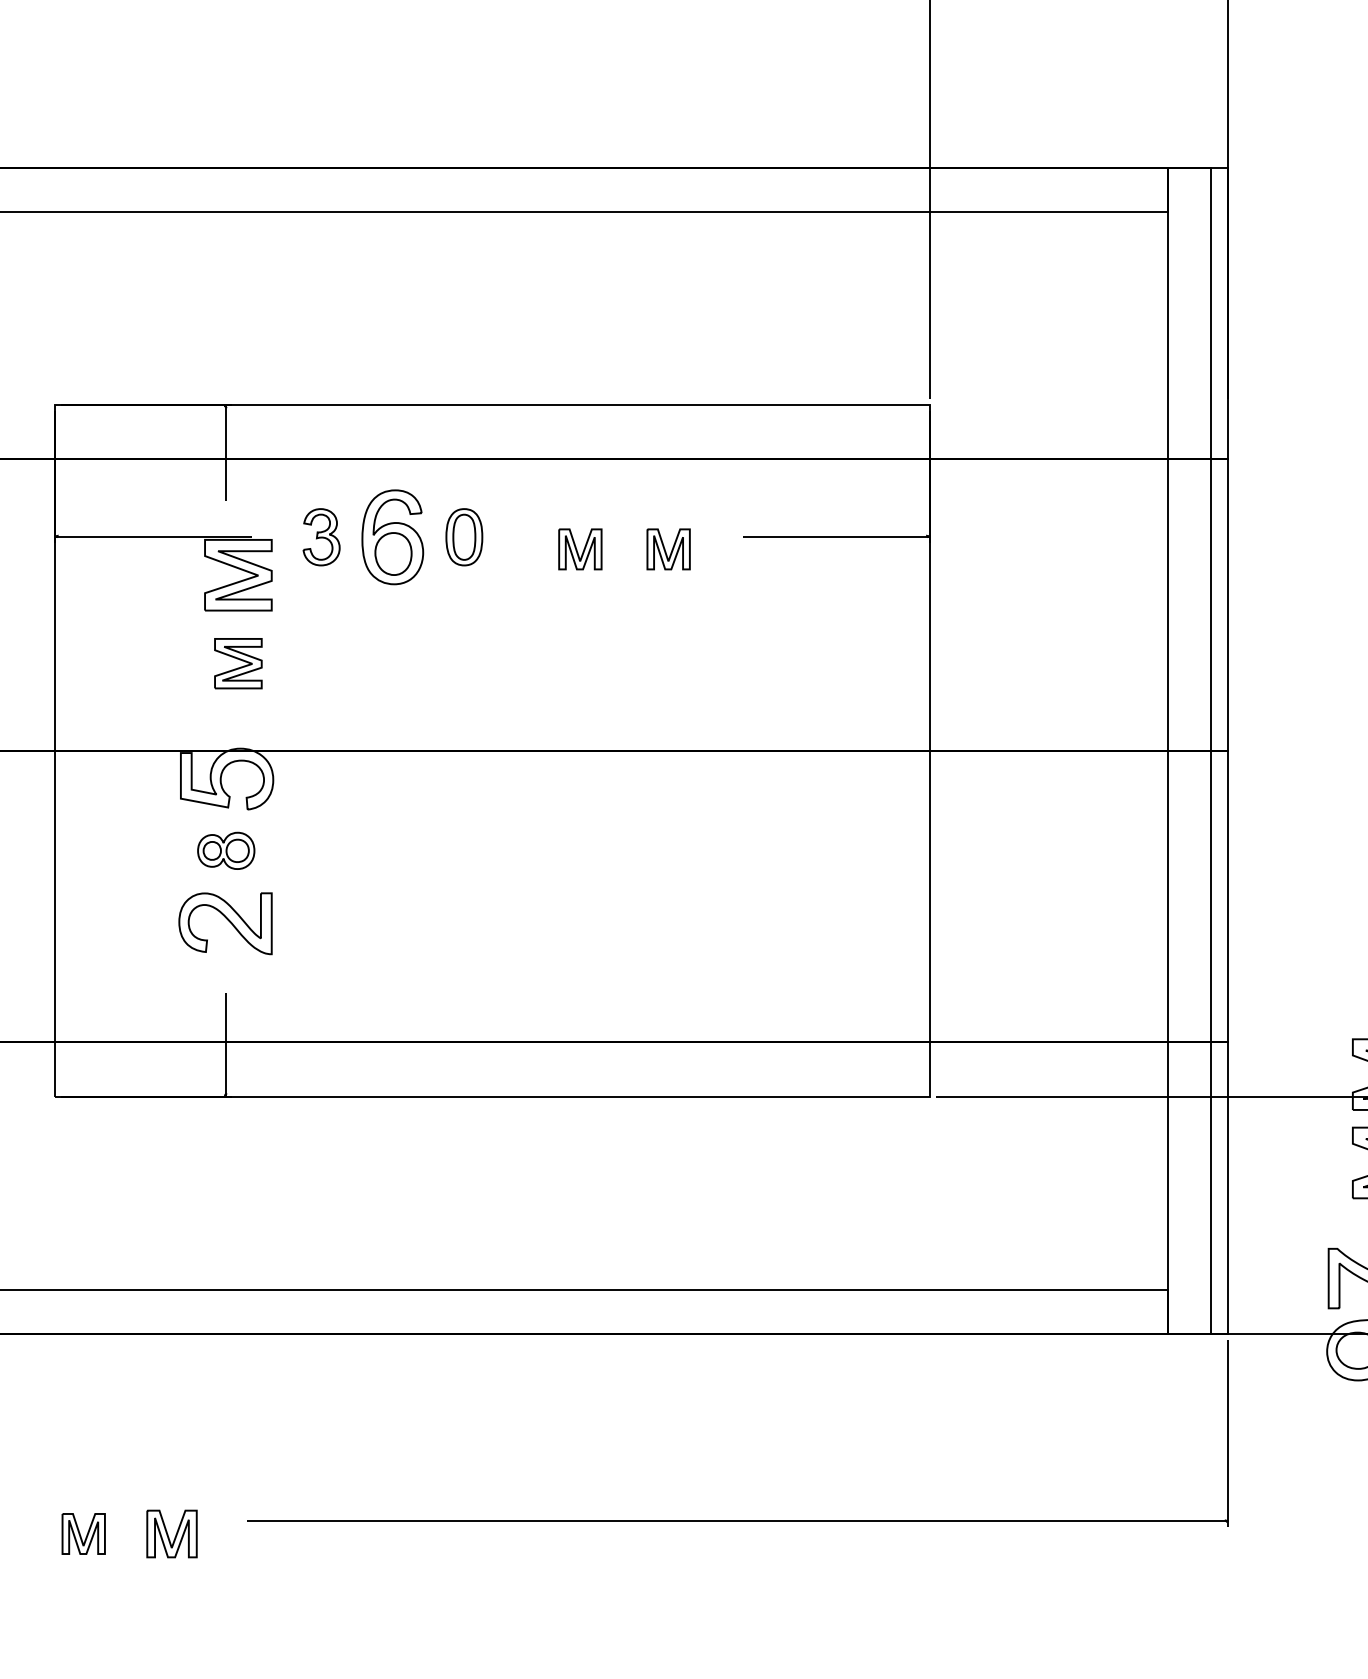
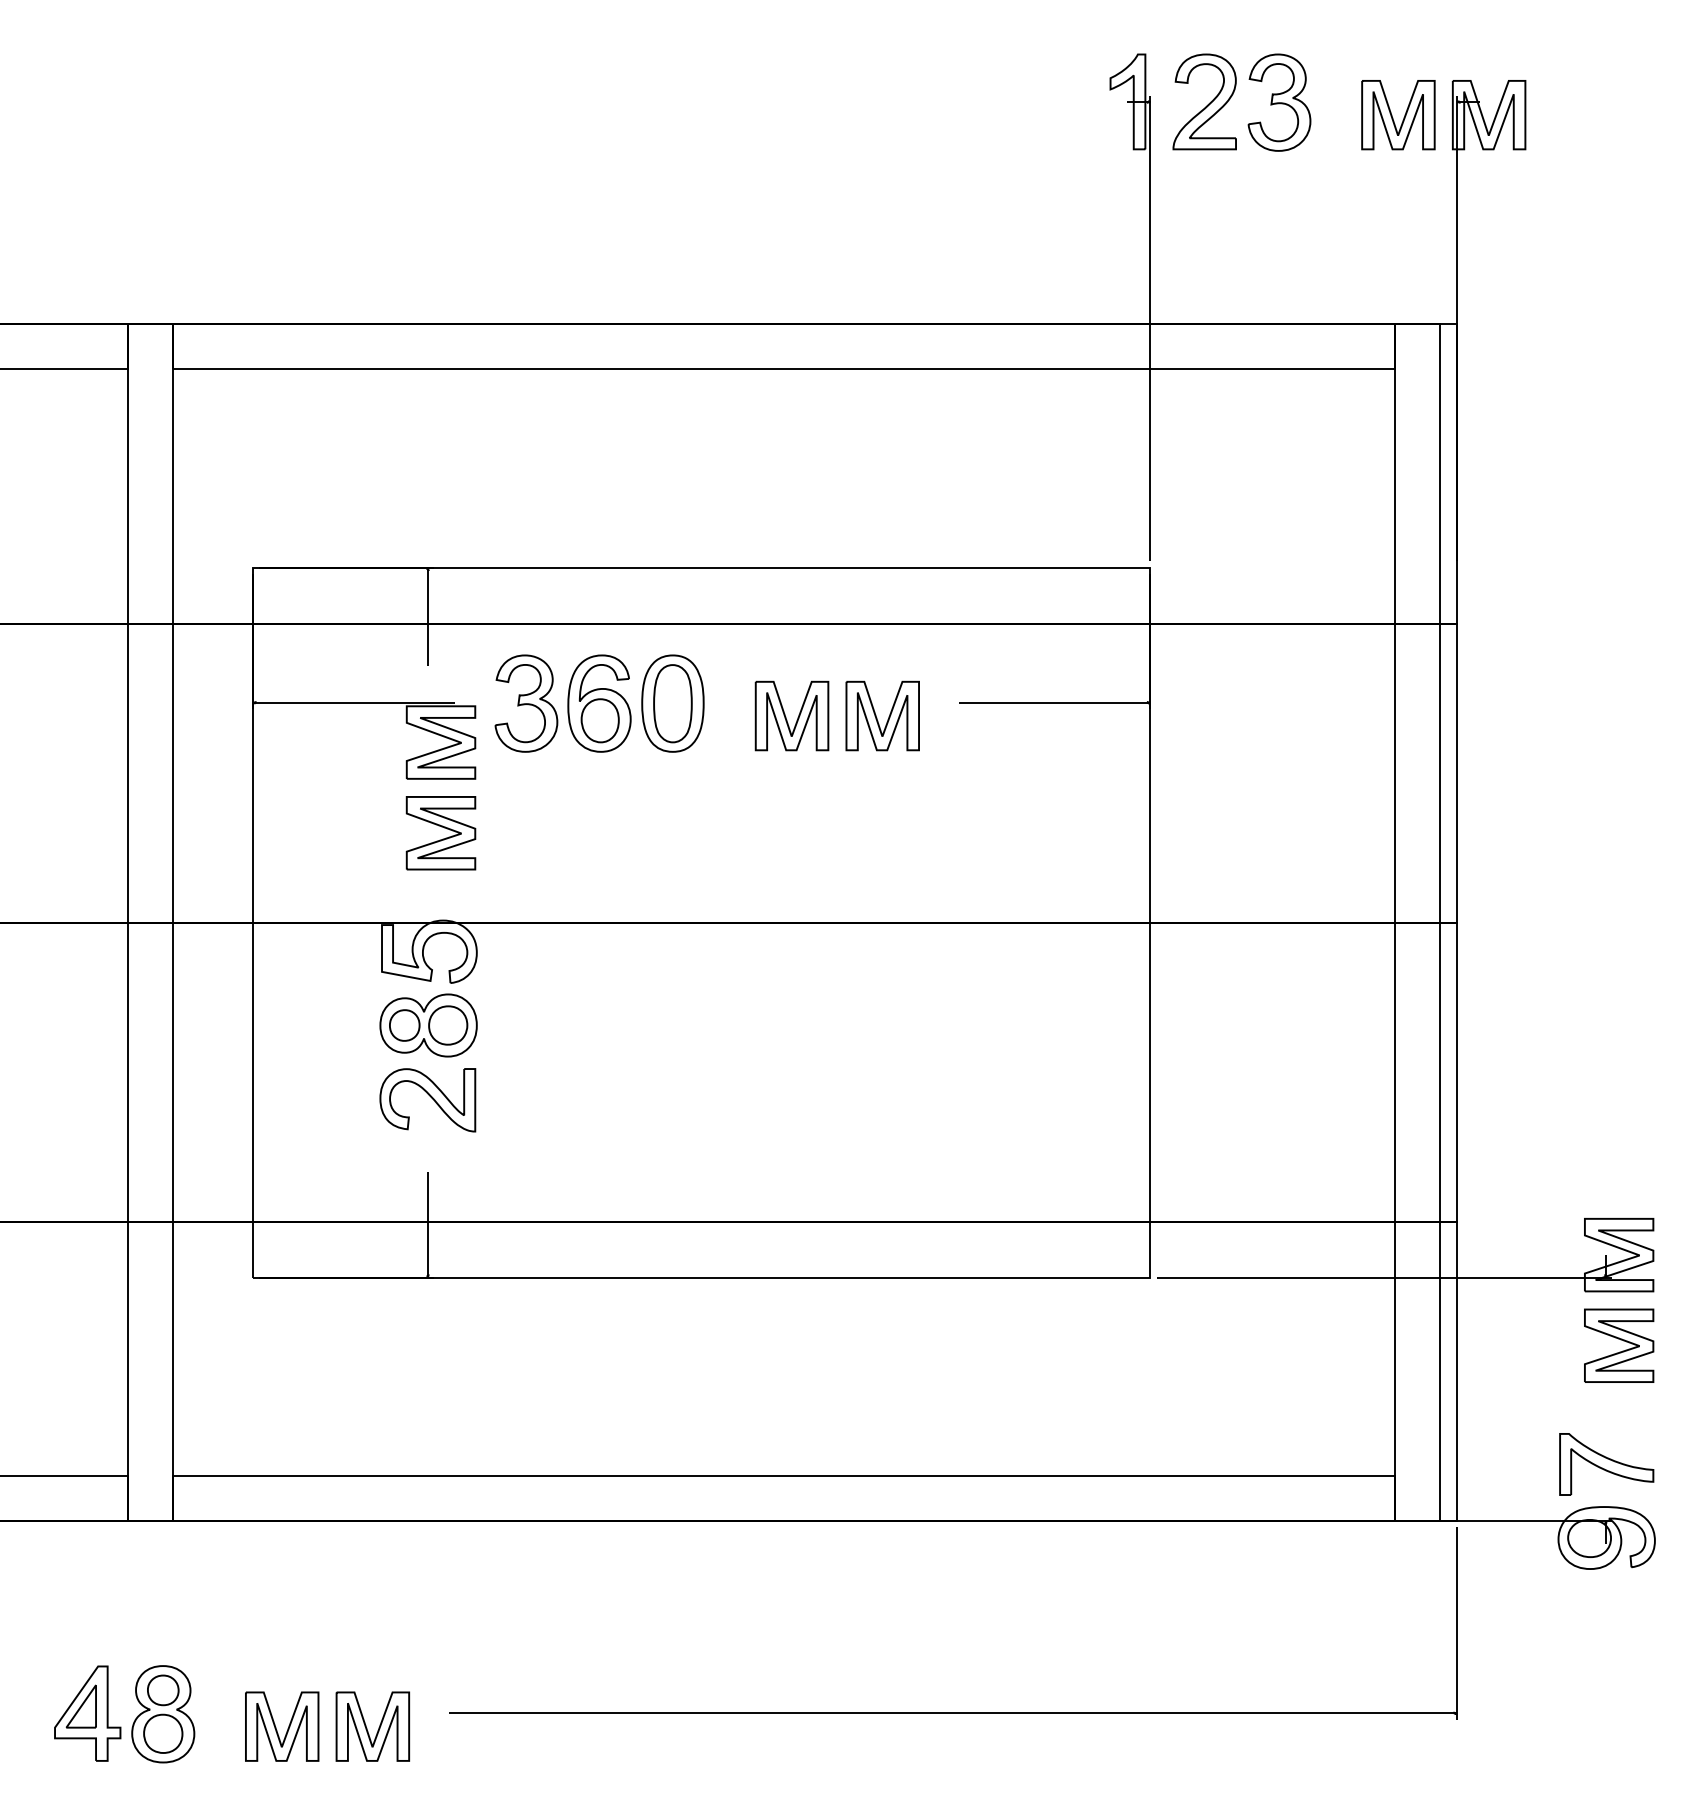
part: (321, 537) -> (526, 703), size x1.67
part: (463, 537) -> (672, 703), size x1.67
part: (579, 548) -> (791, 715), size x1.67
part: (668, 548) -> (882, 715), size x1.67
part: (237, 663) -> (440, 833), size x1.43
part: (226, 850) -> (428, 1025), size x1.67
part: (83, 1533) -> (282, 1726), size x1.67
part: (171, 1533) -> (372, 1726), size x1.43

